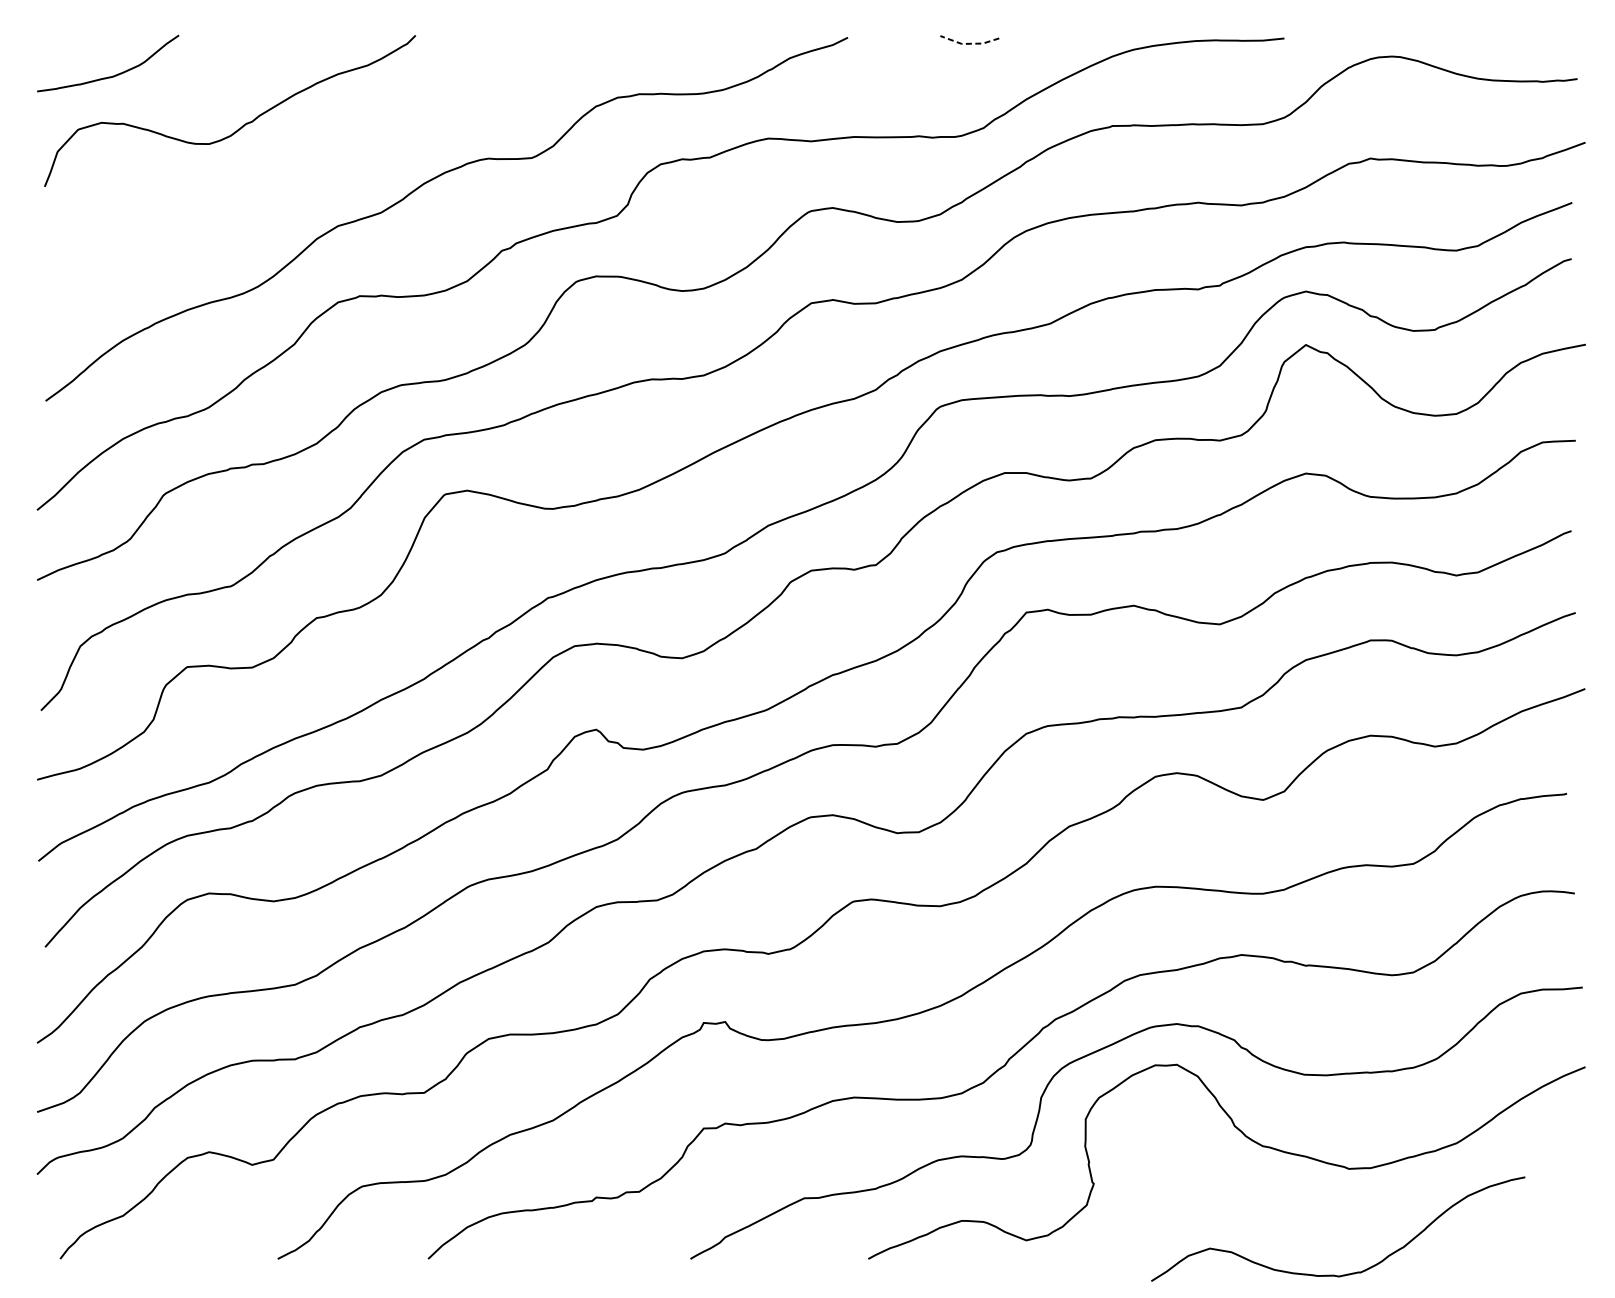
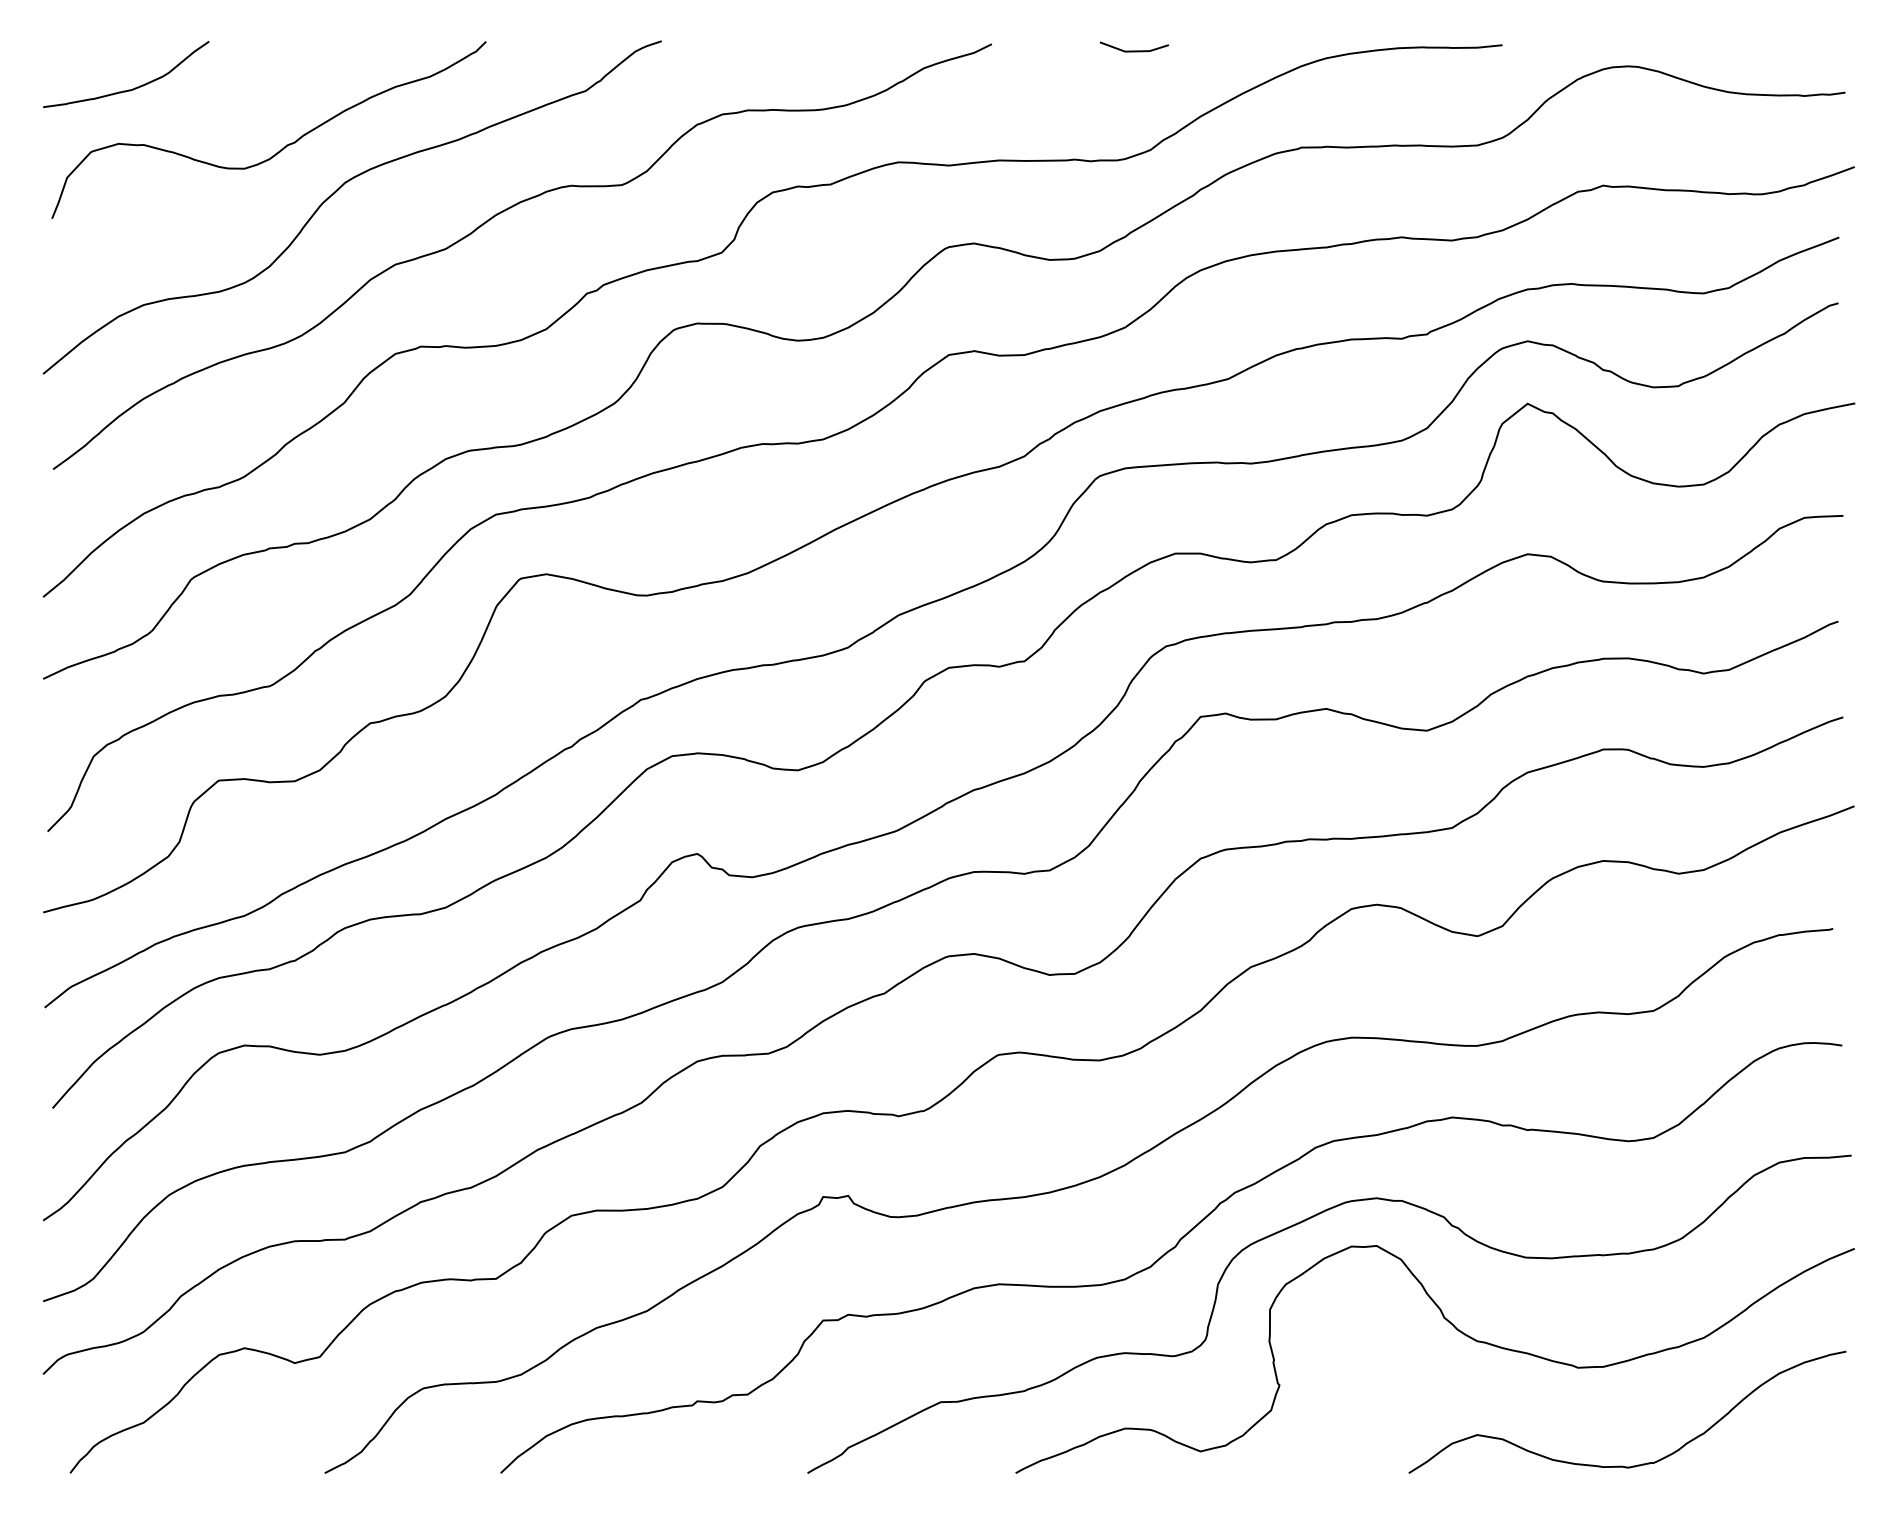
line: (969, 43) -> (1133, 51), dashed -> solid
curve: (287, 164) -> (336, 192), added
curve: (1346, 1273) -> (1637, 1464), moved

